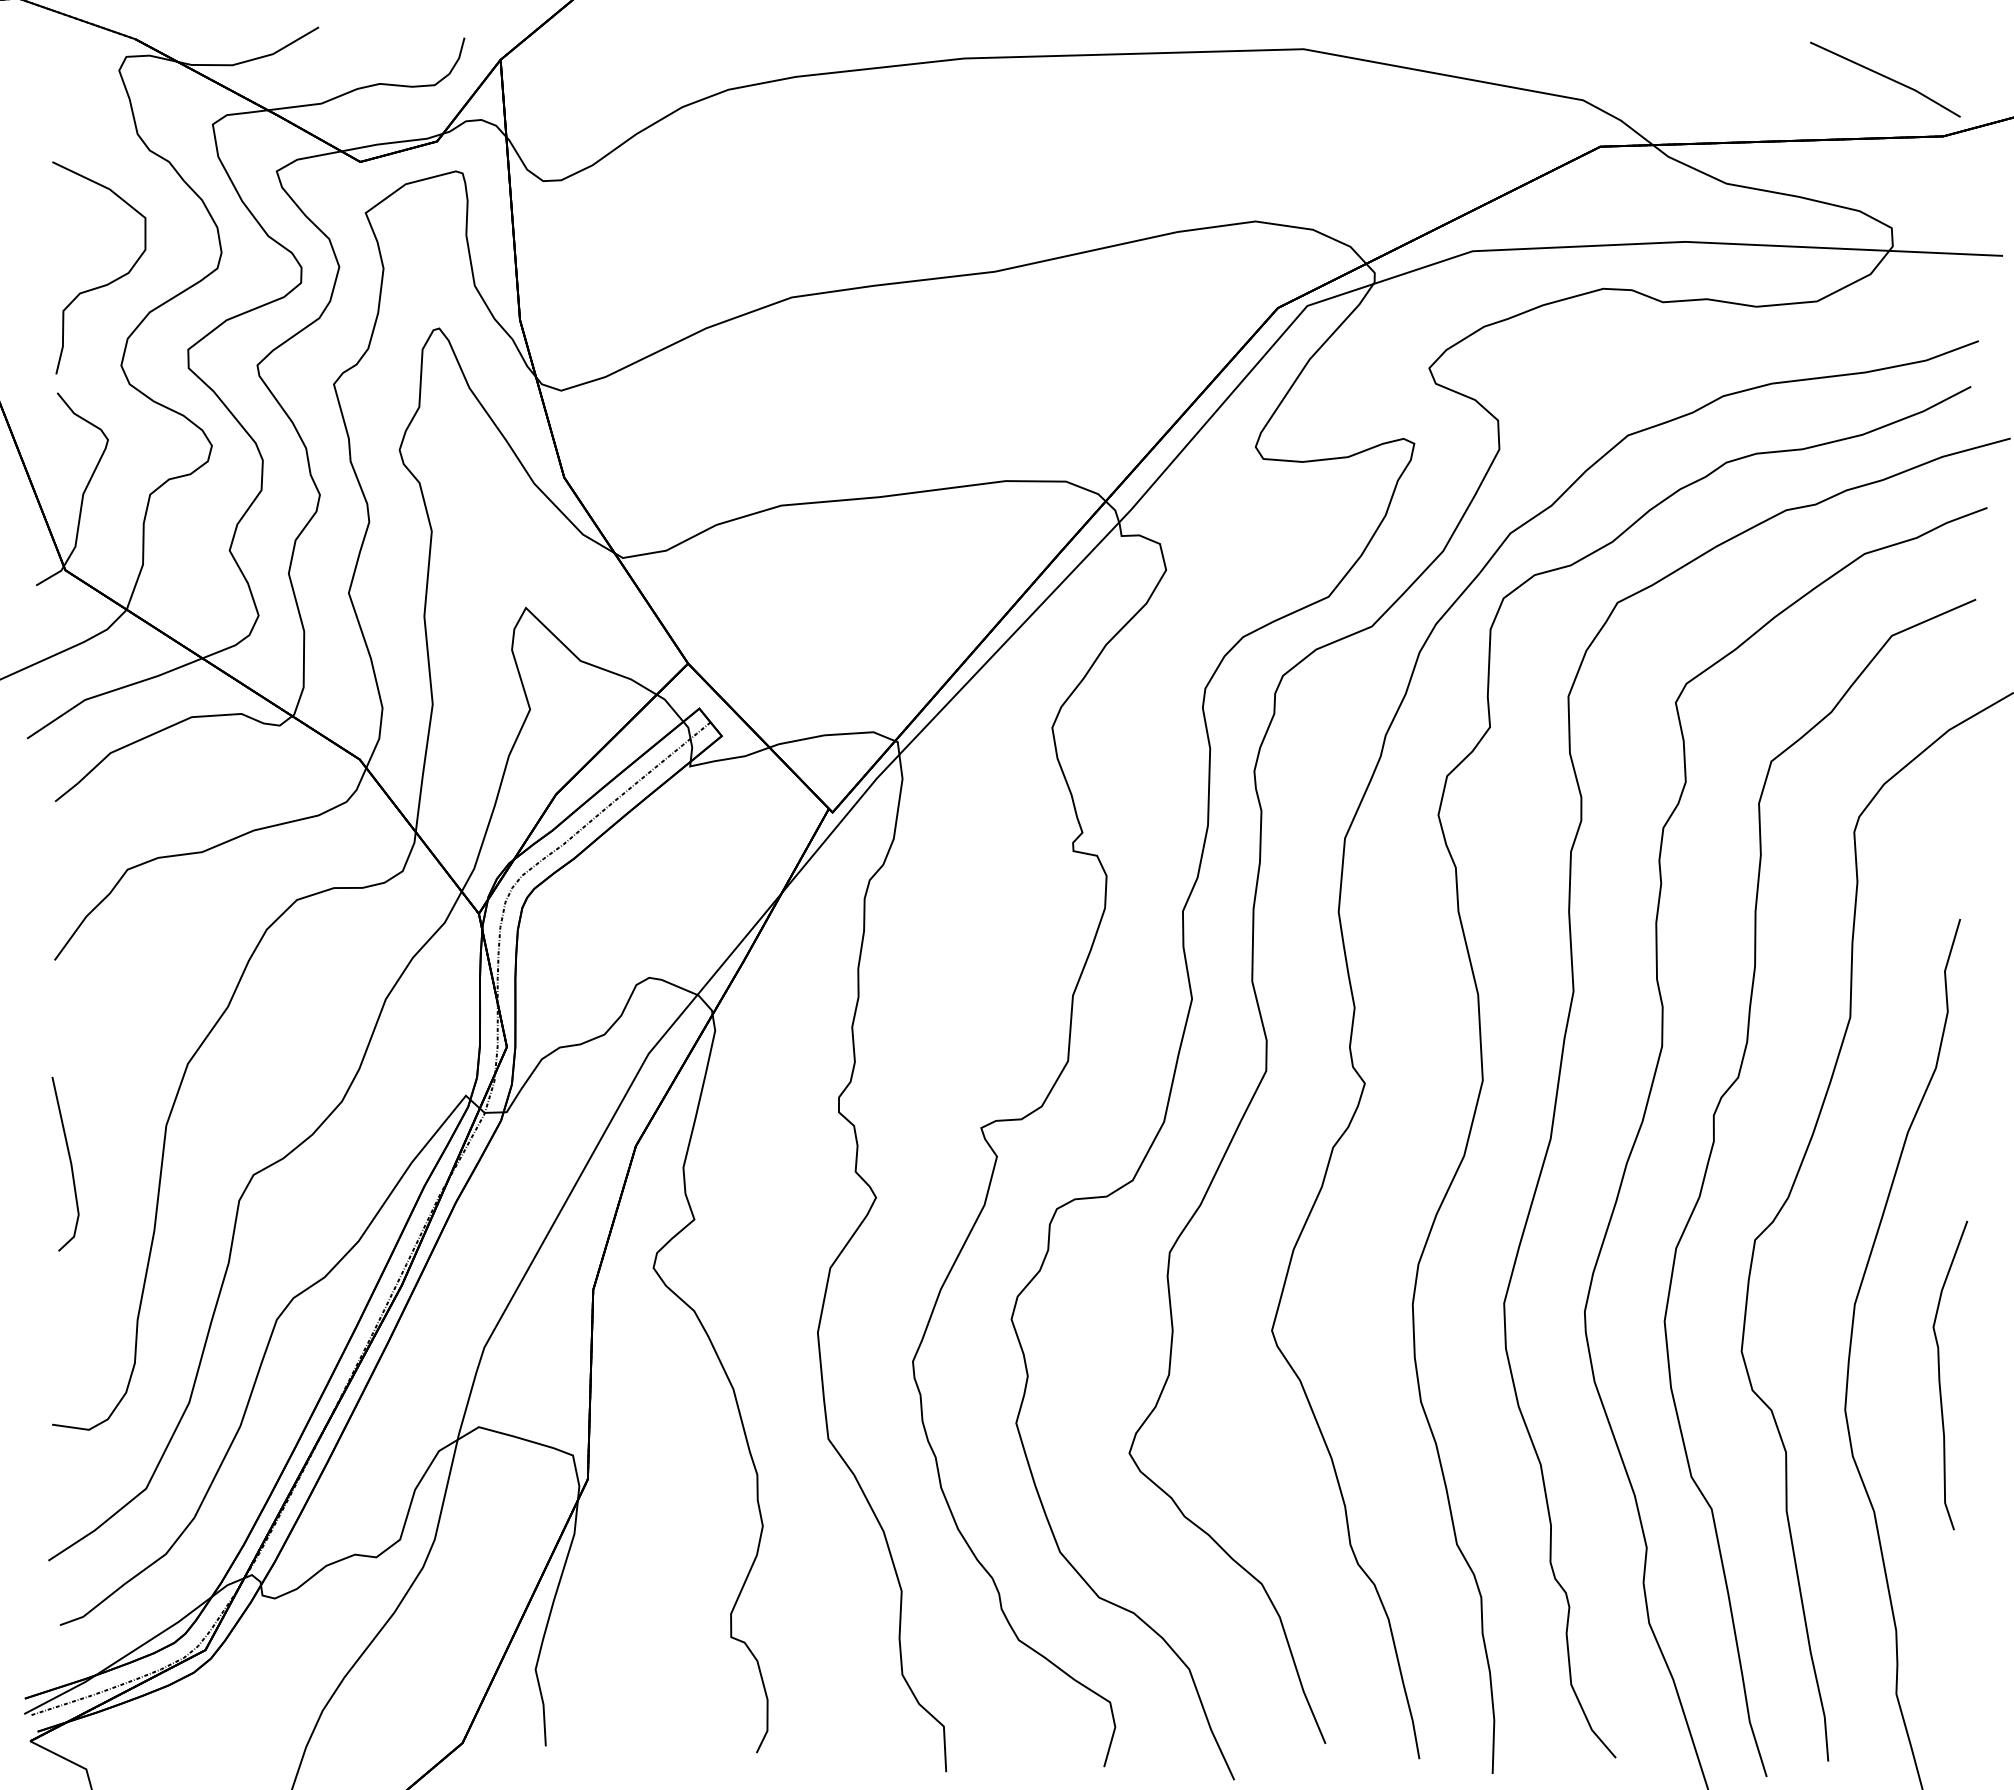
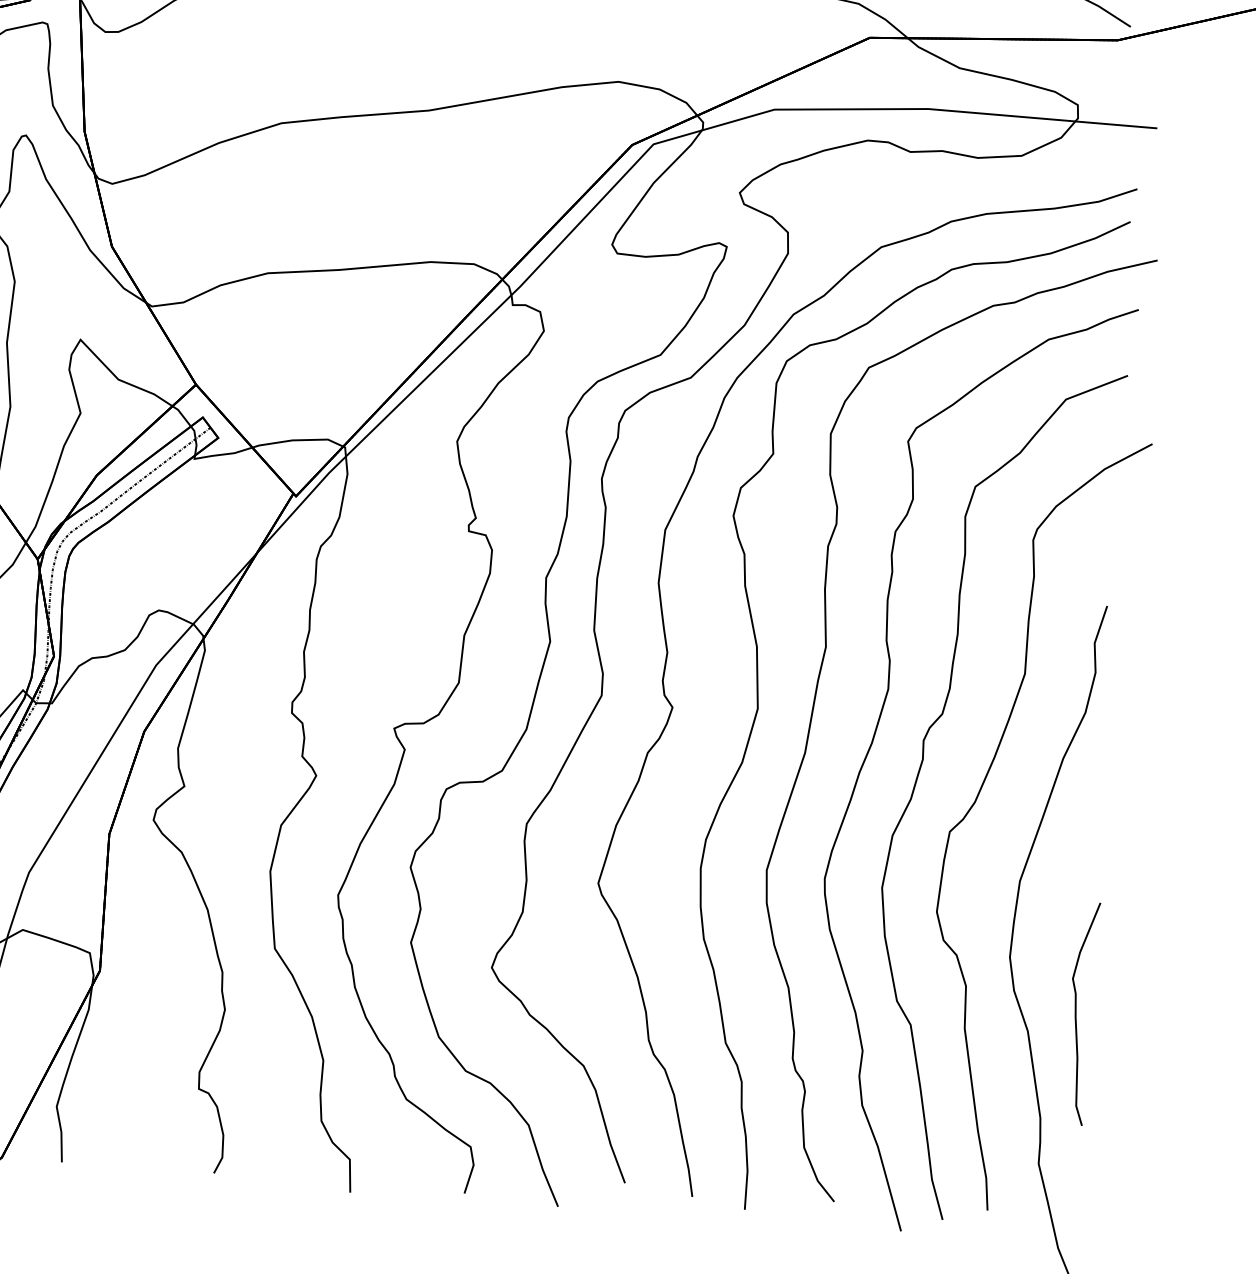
curve: (1940, 1375) -> (1076, 1013), moved

